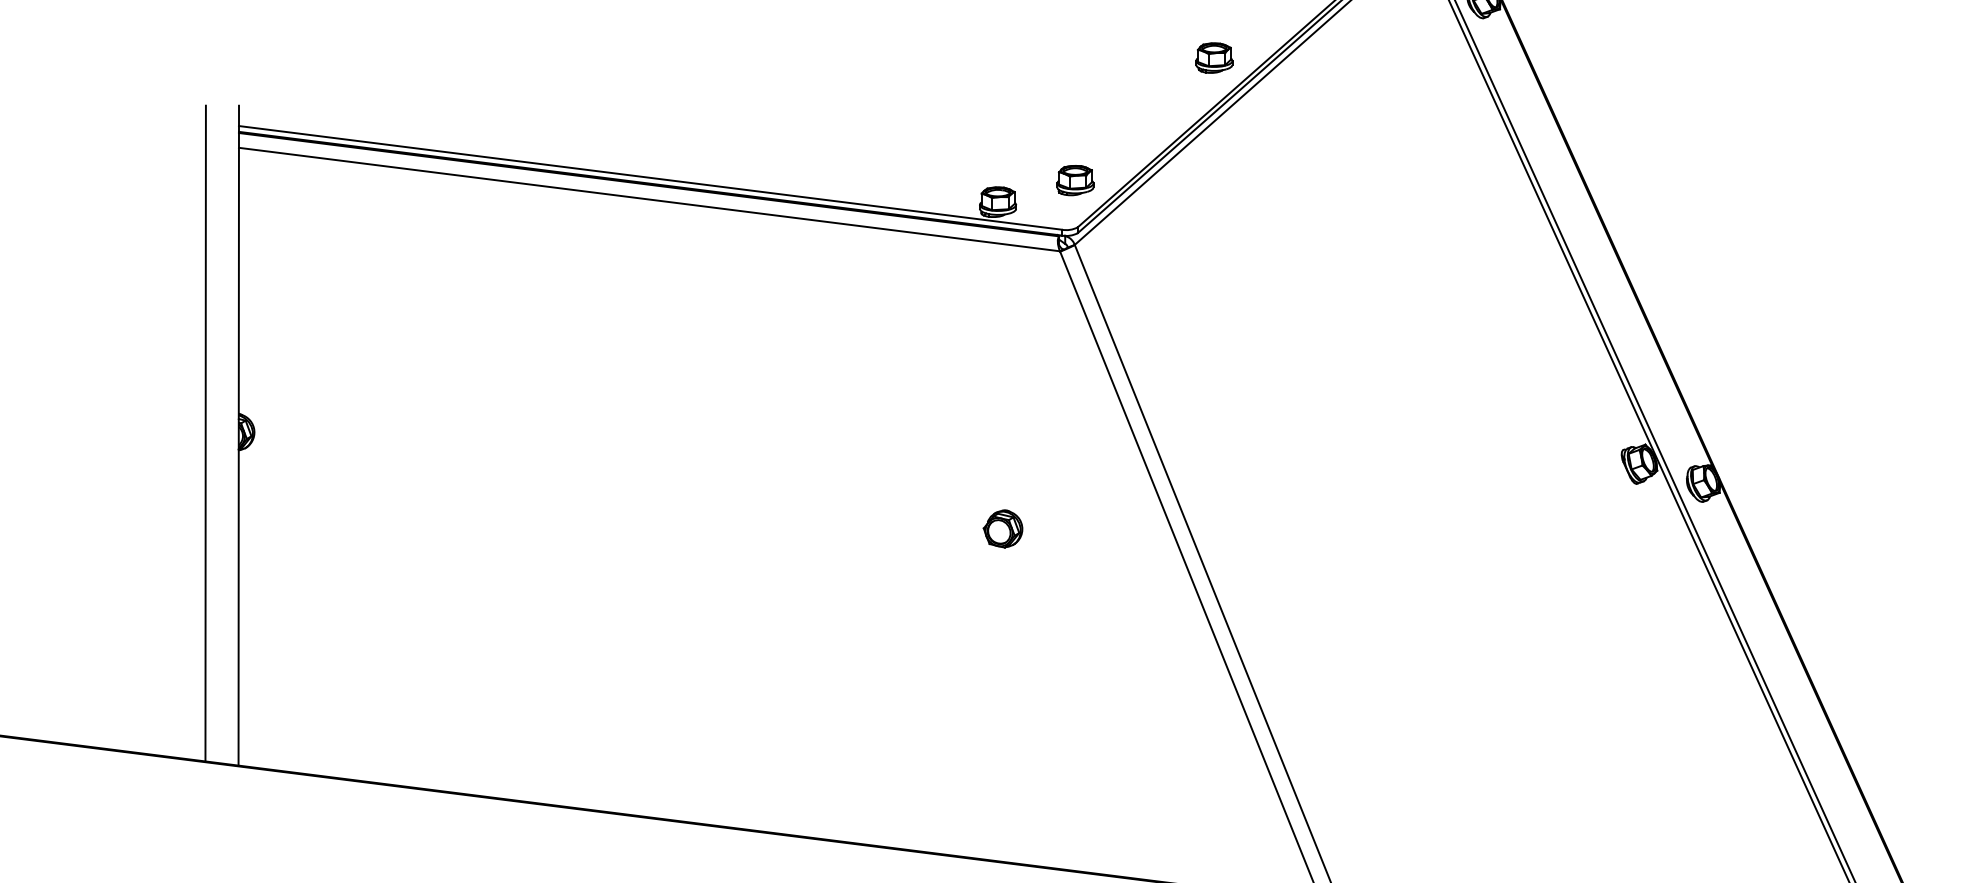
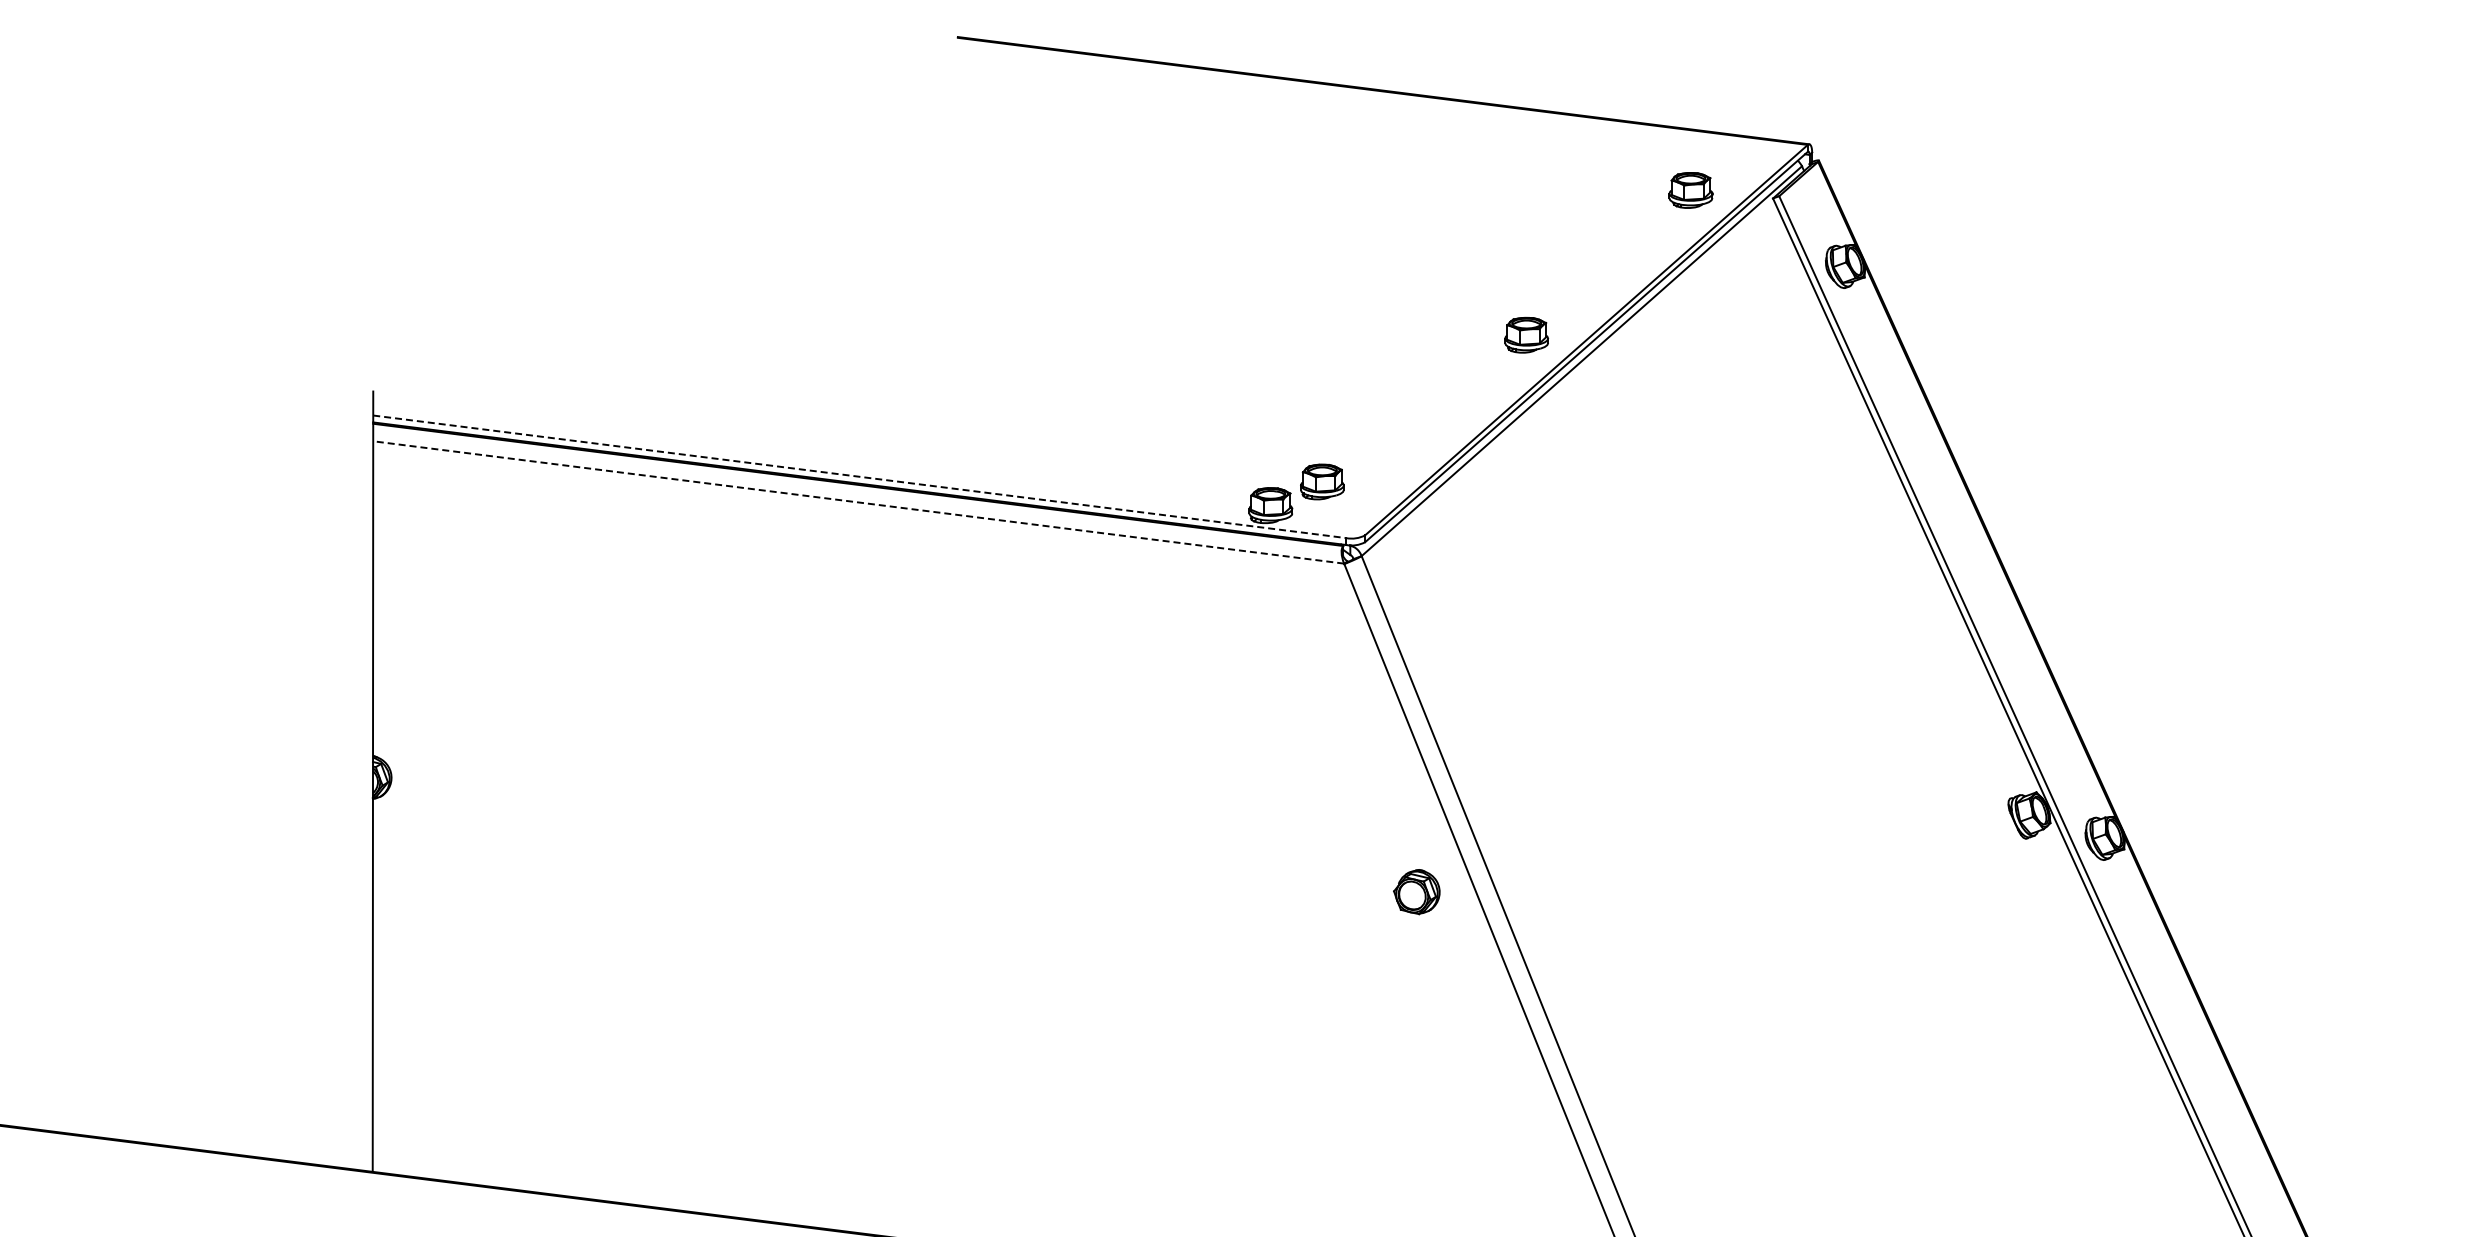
line: (651, 177) -> (860, 476), solid -> dashed
part: (1075, 180) -> (1322, 481), moved
line: (649, 199) -> (858, 502), solid -> dashed
line: (205, 432) -> (333, 778), removed
part: (1002, 529) -> (1416, 892), moved

